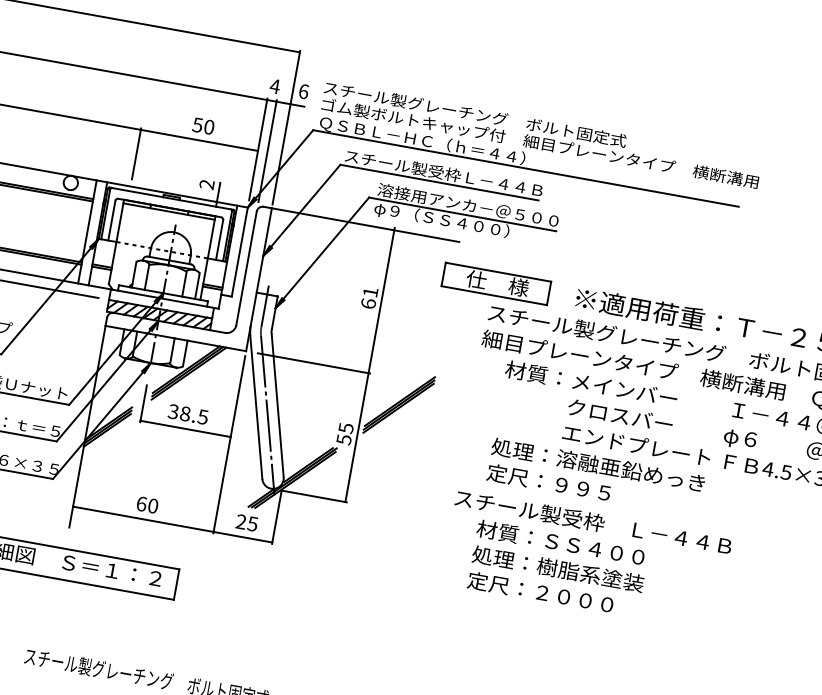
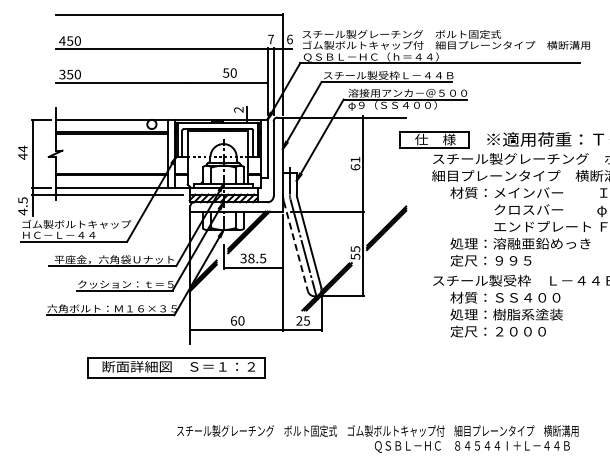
text: (274, 86) -> (270, 39), 4 -> 7
line: (136, 154) -> (190, 98), removed
line: (257, 408) -> (296, 246), solid -> dashed

